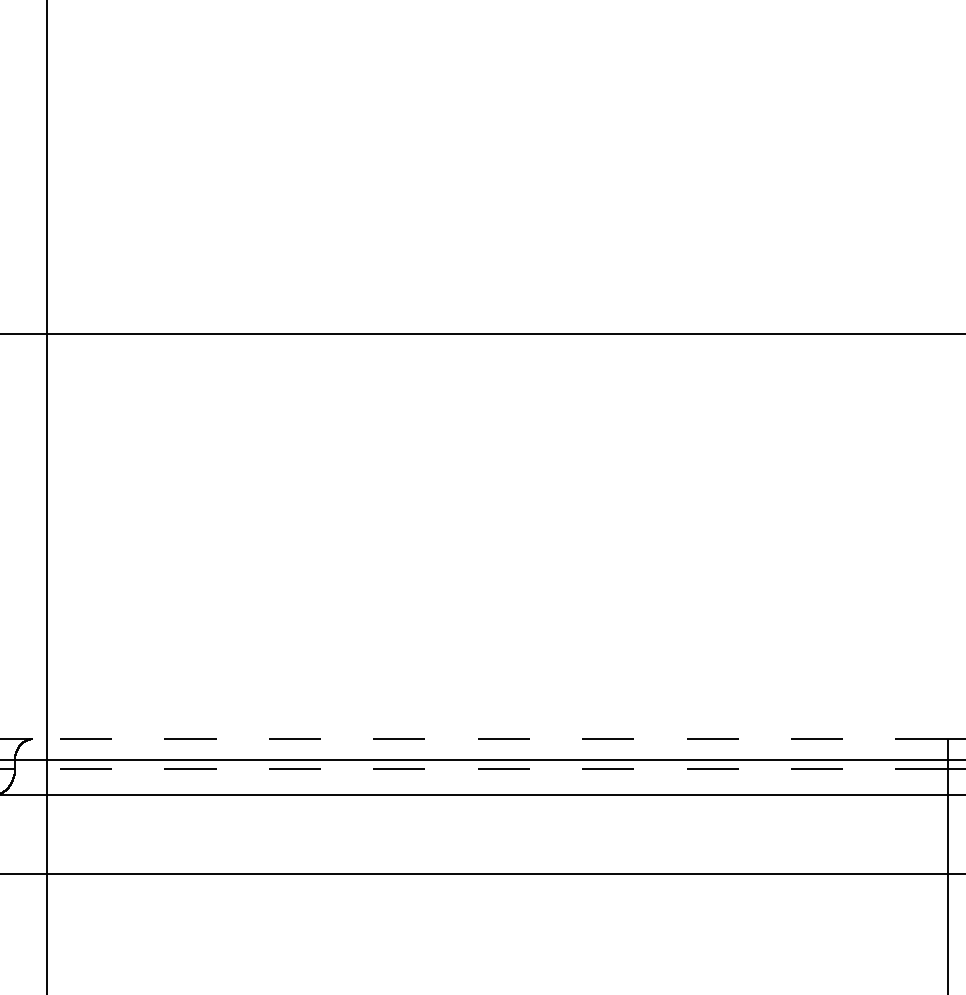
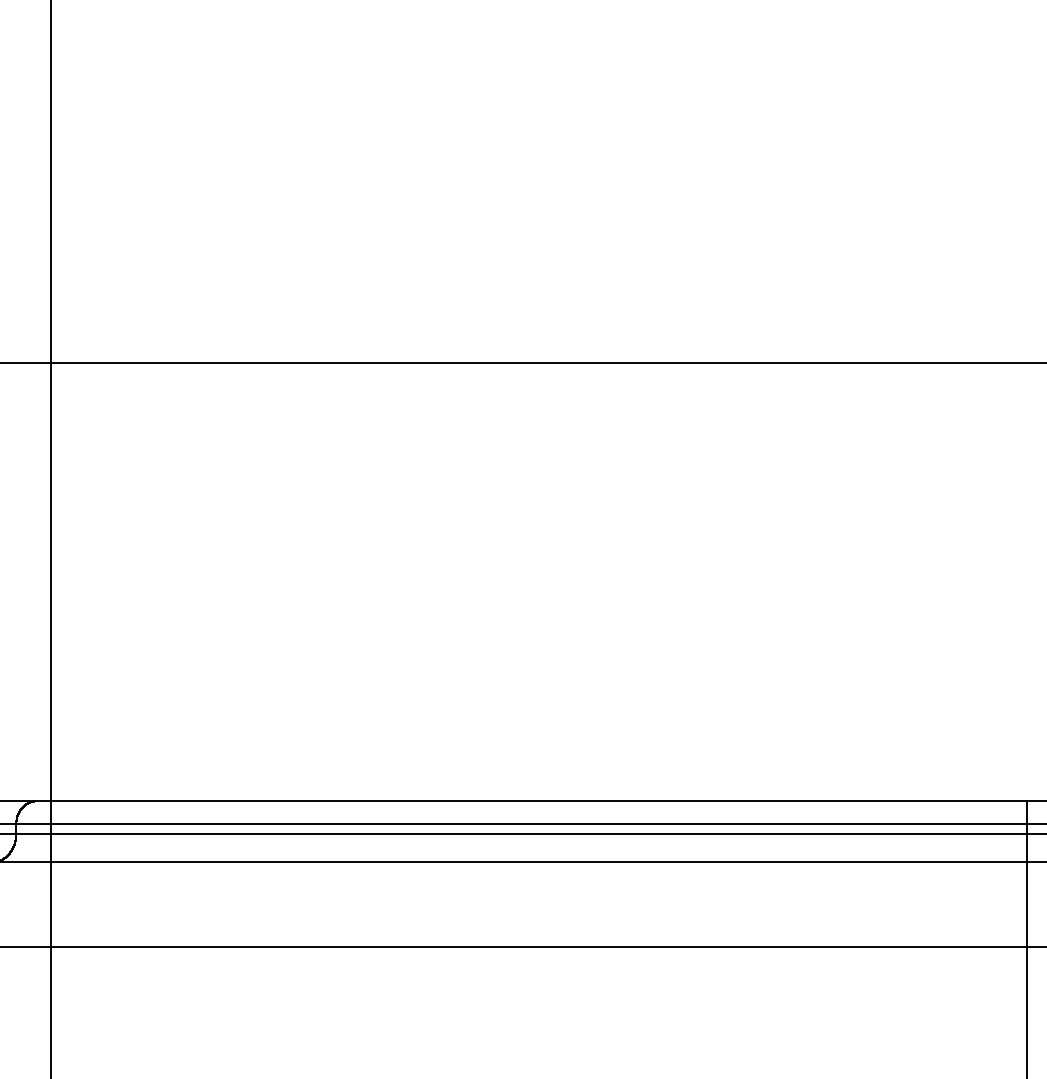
line: (489, 739) -> (530, 801), dashed -> solid
line: (480, 769) -> (520, 834), dashed -> solid

